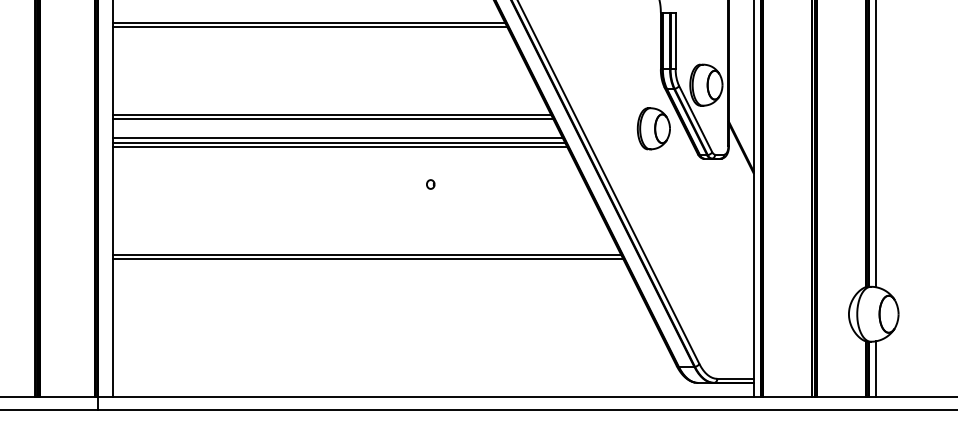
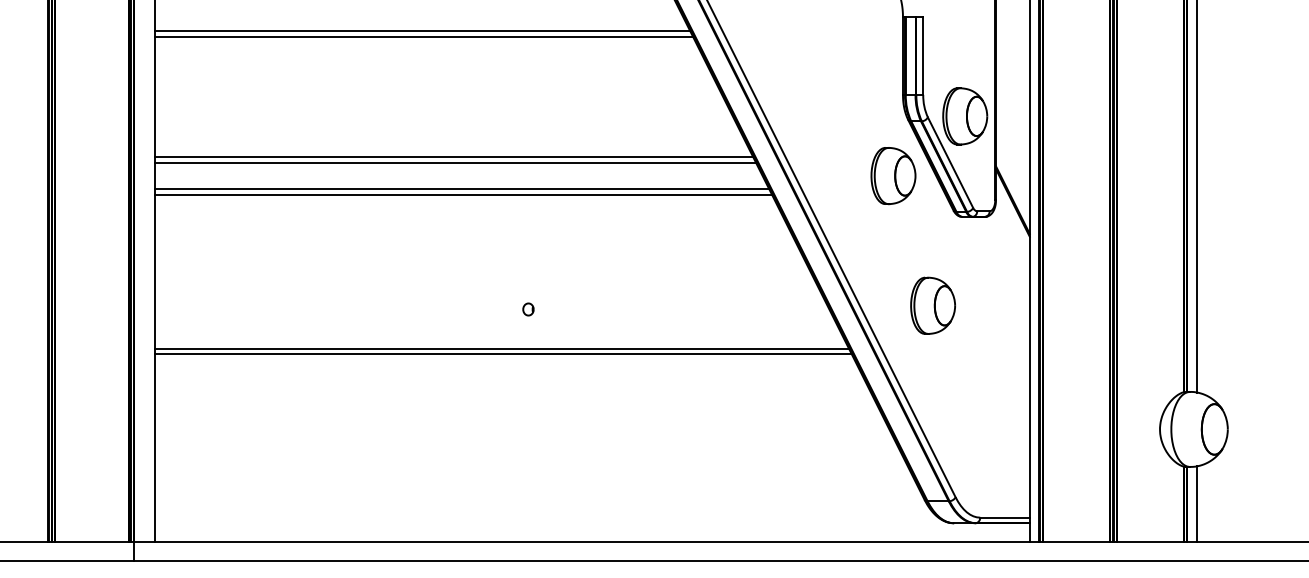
line: (340, 146) -> (465, 200), removed
part: (430, 184) -> (528, 309), moved
part: (682, 223) -> (932, 305), added

